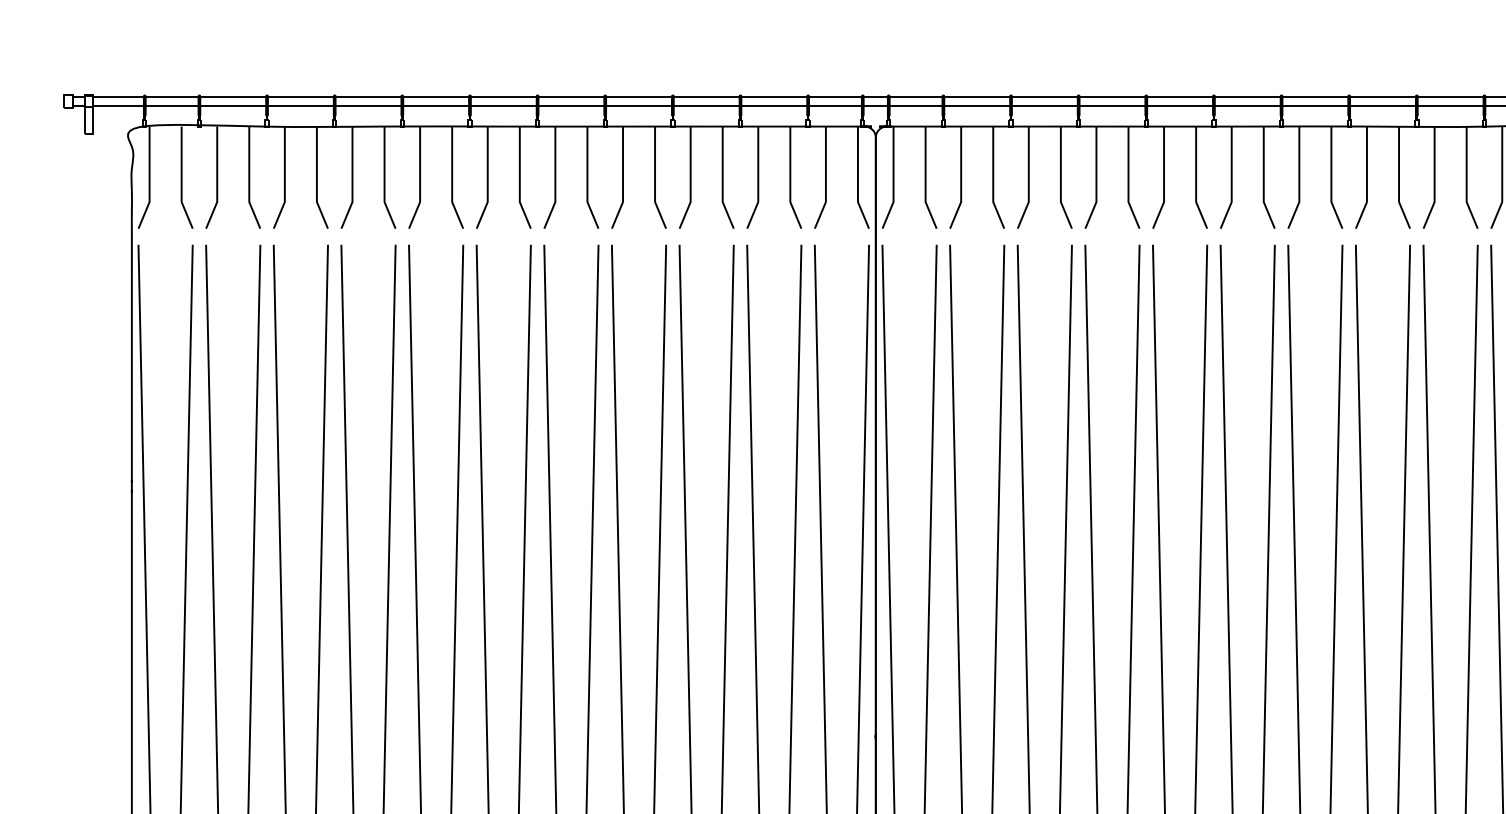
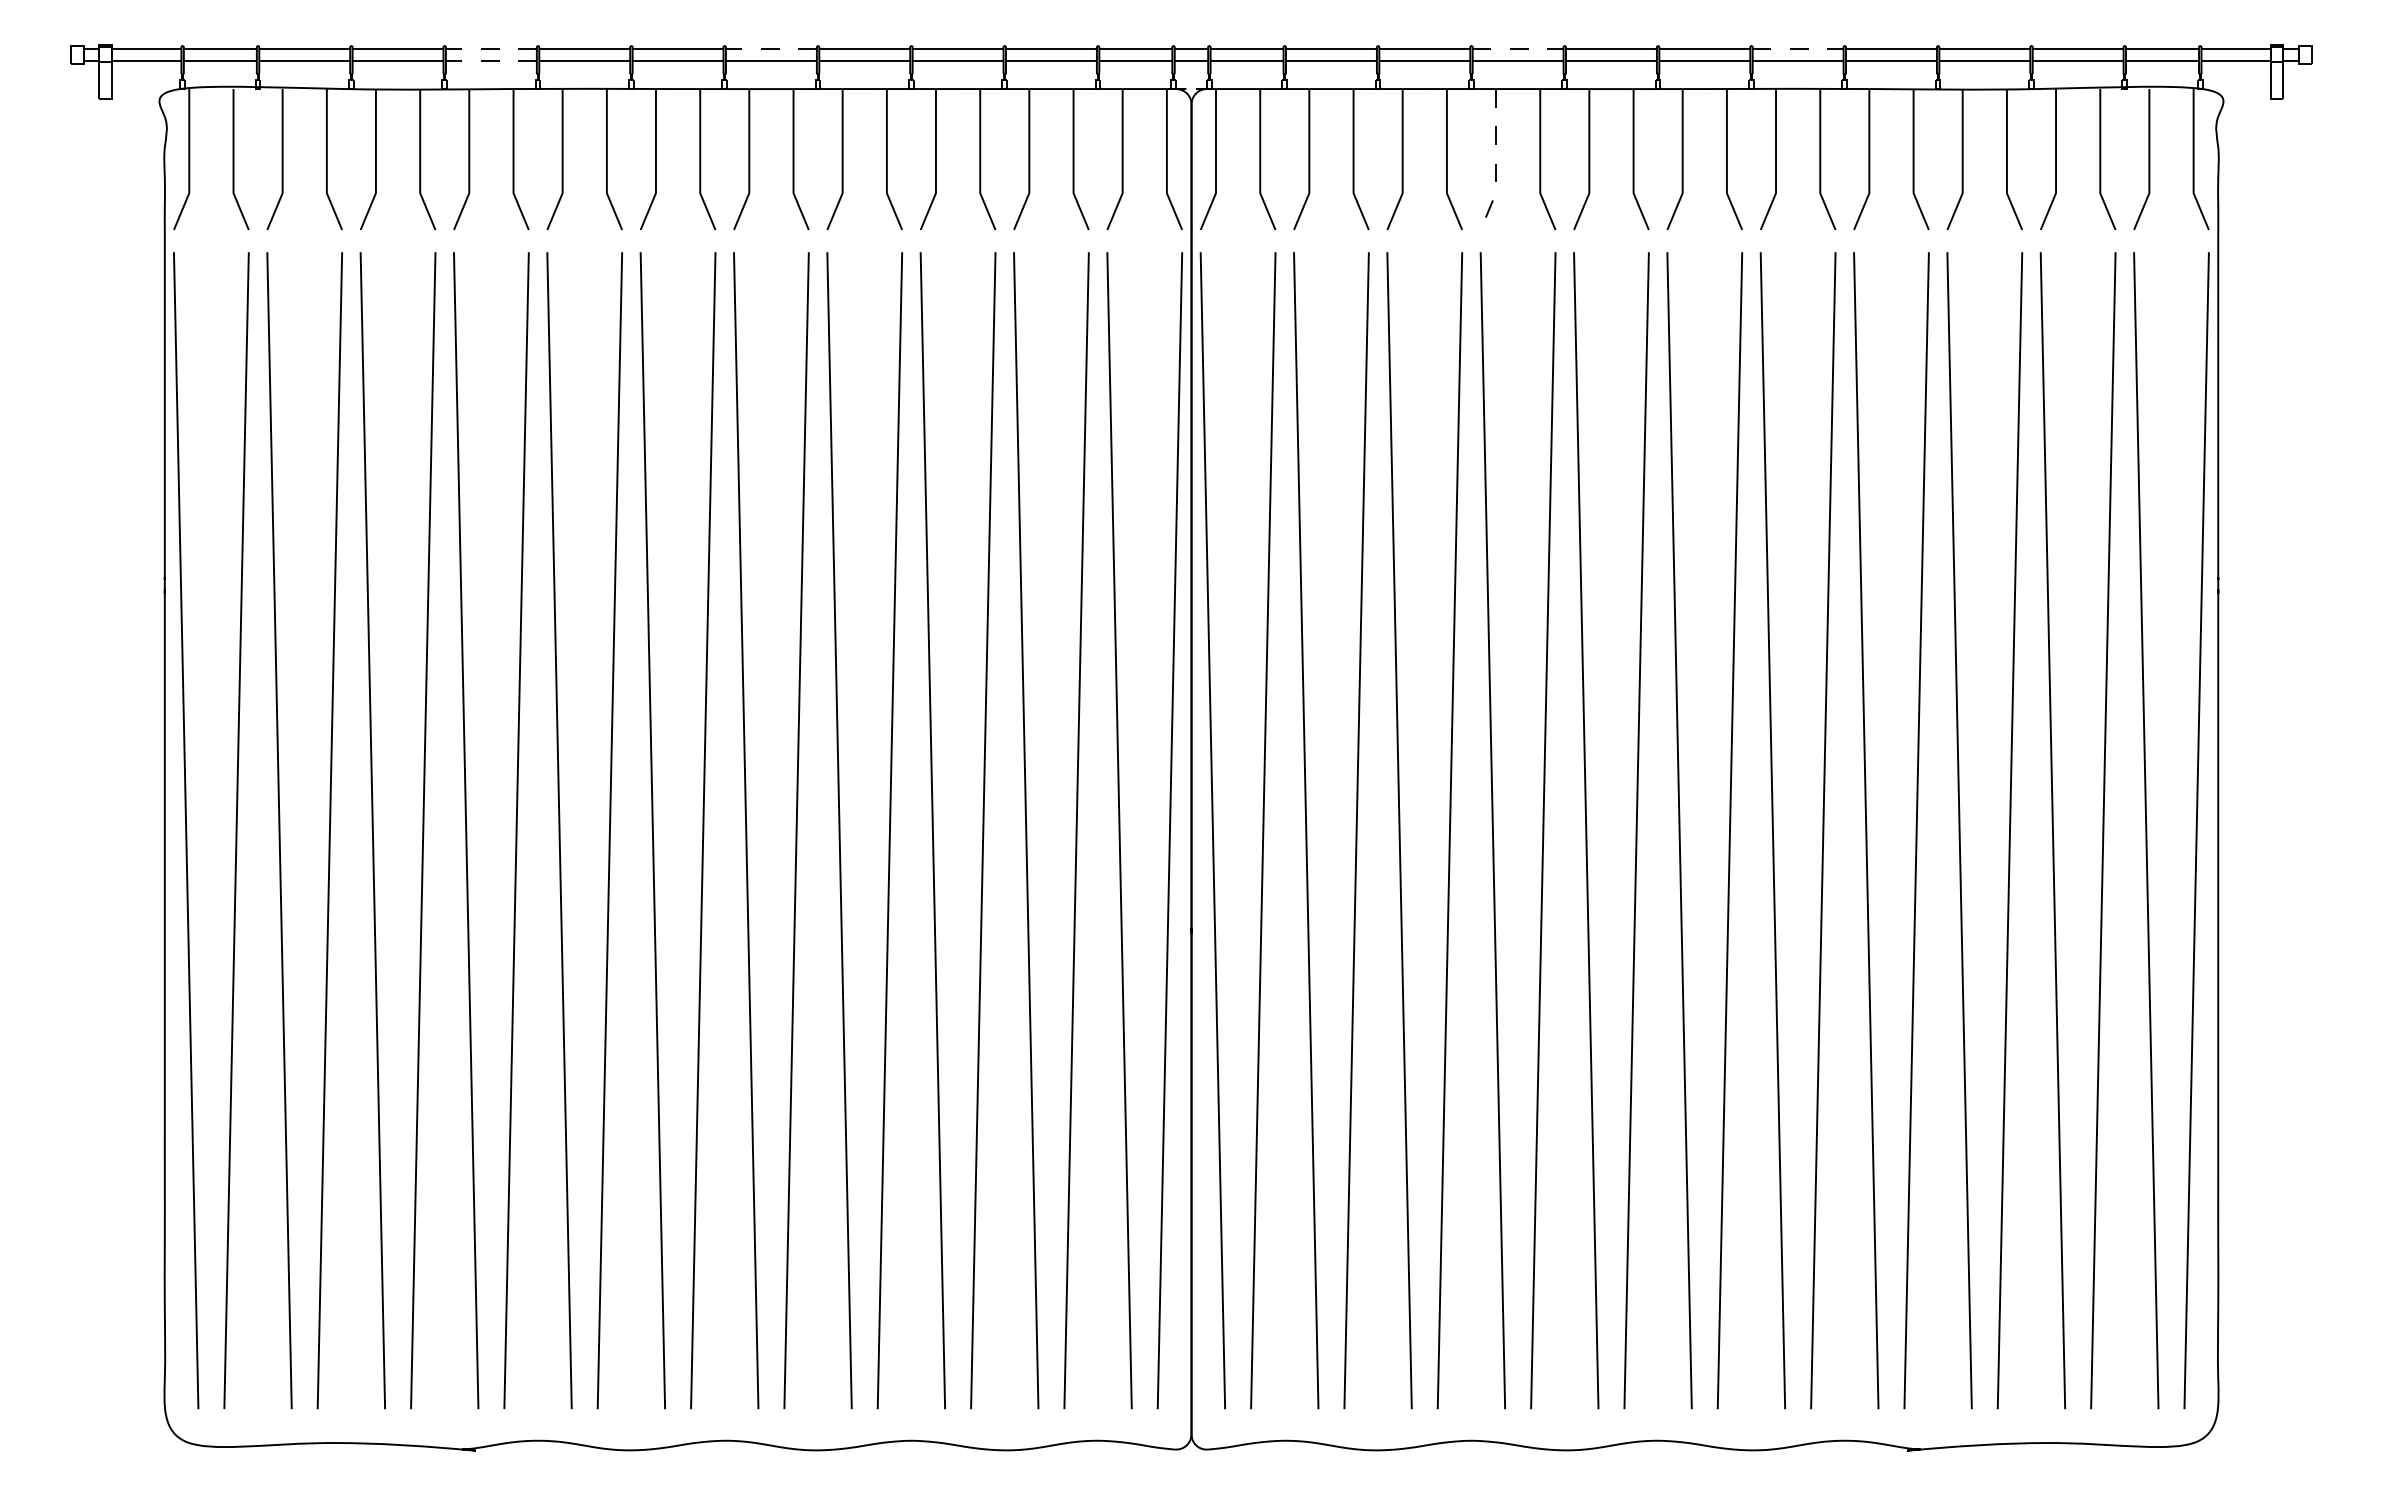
line: (367, 97) -> (490, 48), solid -> dashed
line: (570, 97) -> (770, 48), solid -> dashed
line: (1112, 97) -> (1518, 48), solid -> dashed
line: (1315, 97) -> (1798, 48), solid -> dashed
line: (367, 105) -> (490, 60), solid -> dashed
line: (1096, 179) -> (1496, 161), solid -> dashed

